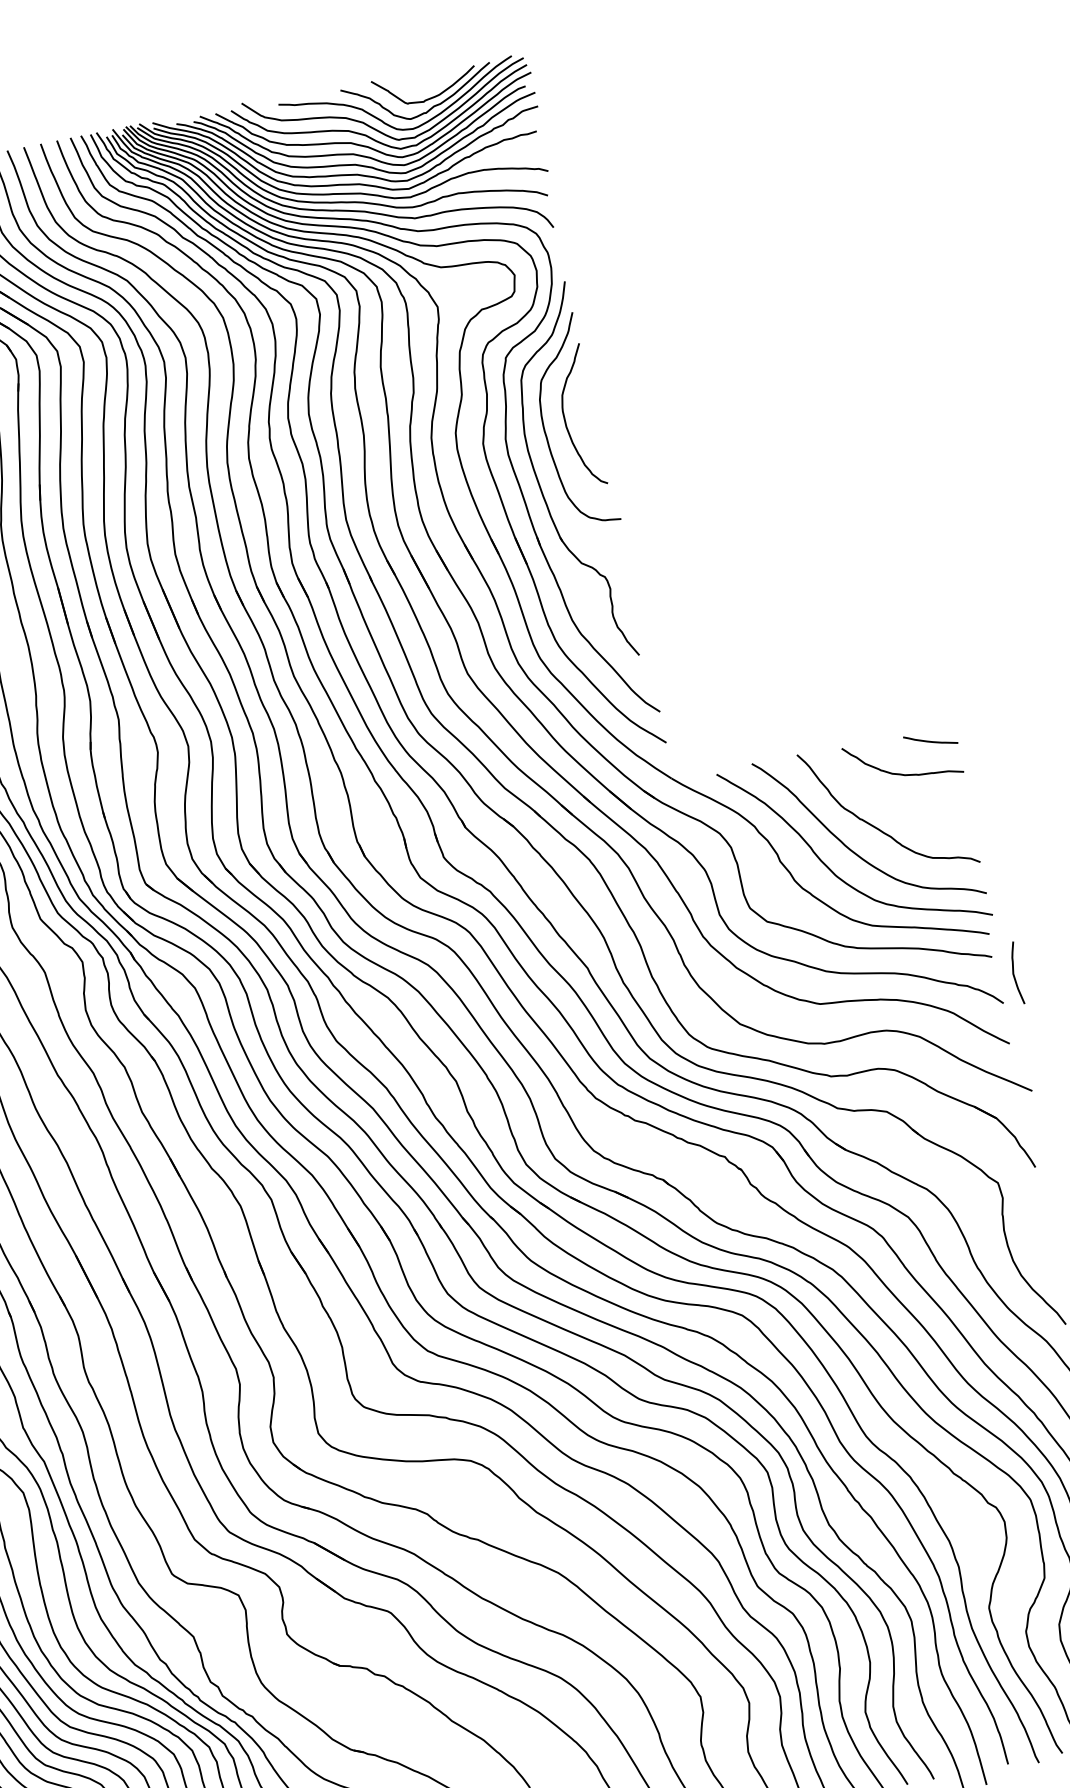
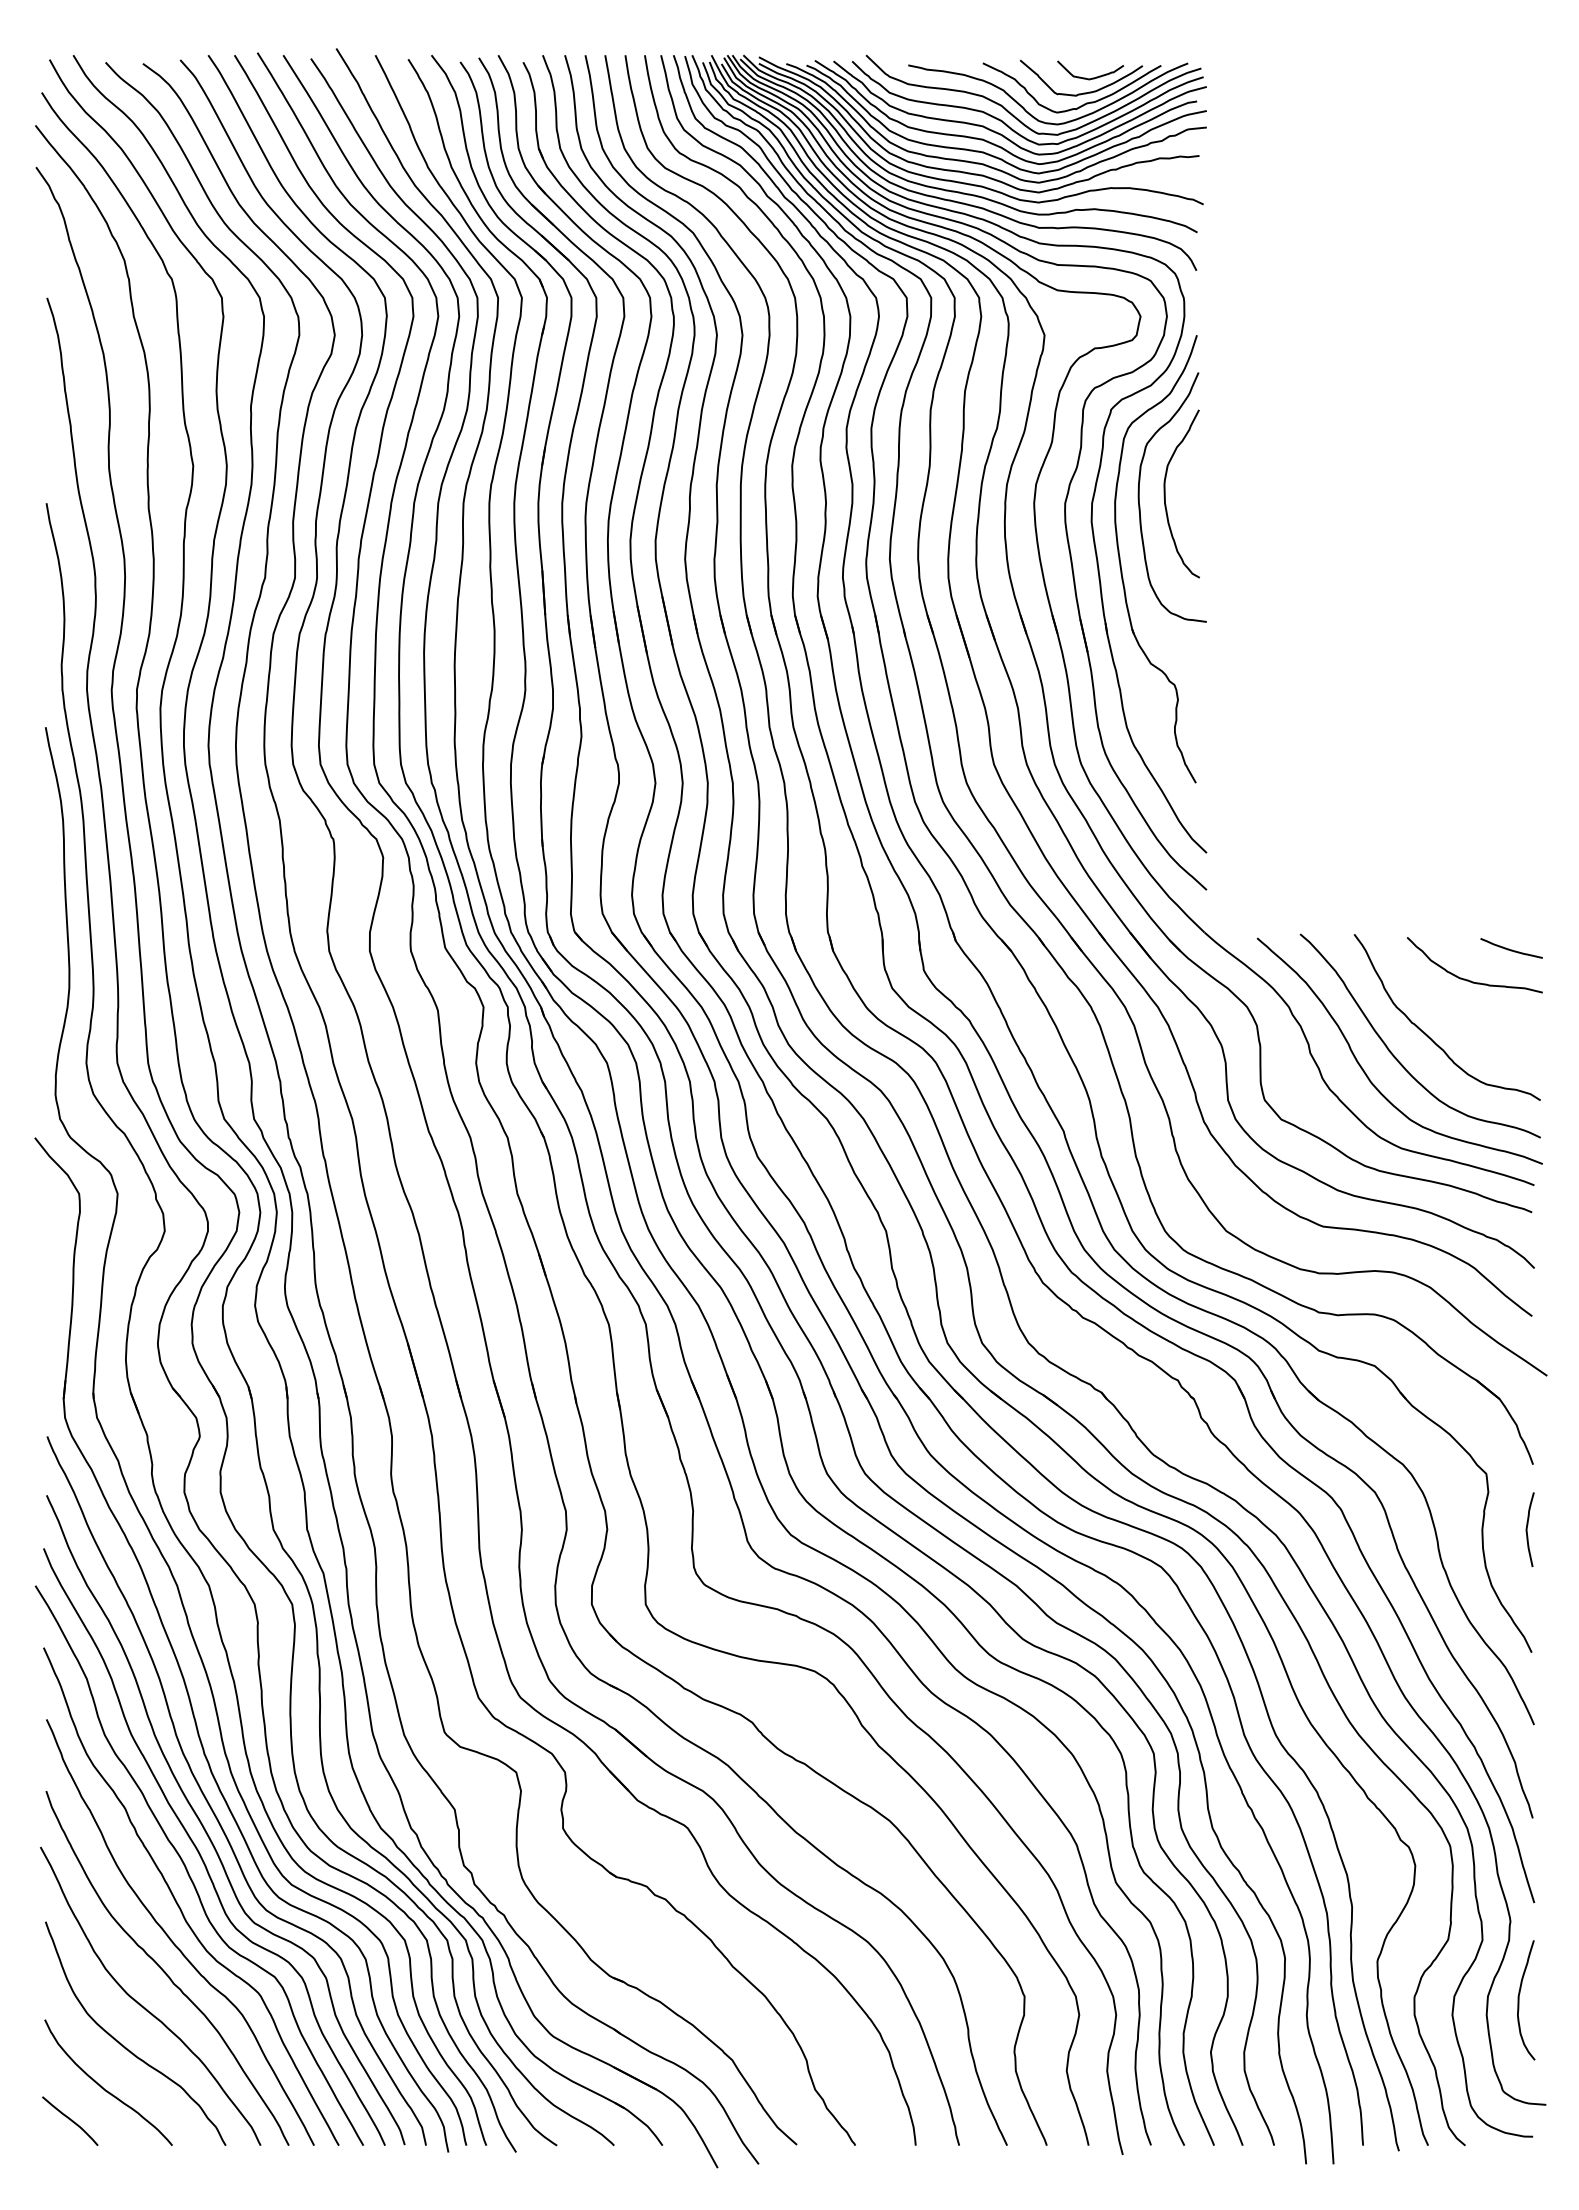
curve: (434, 83) -> (1092, 77), added
curve: (1014, 973) -> (1527, 1529), moved

